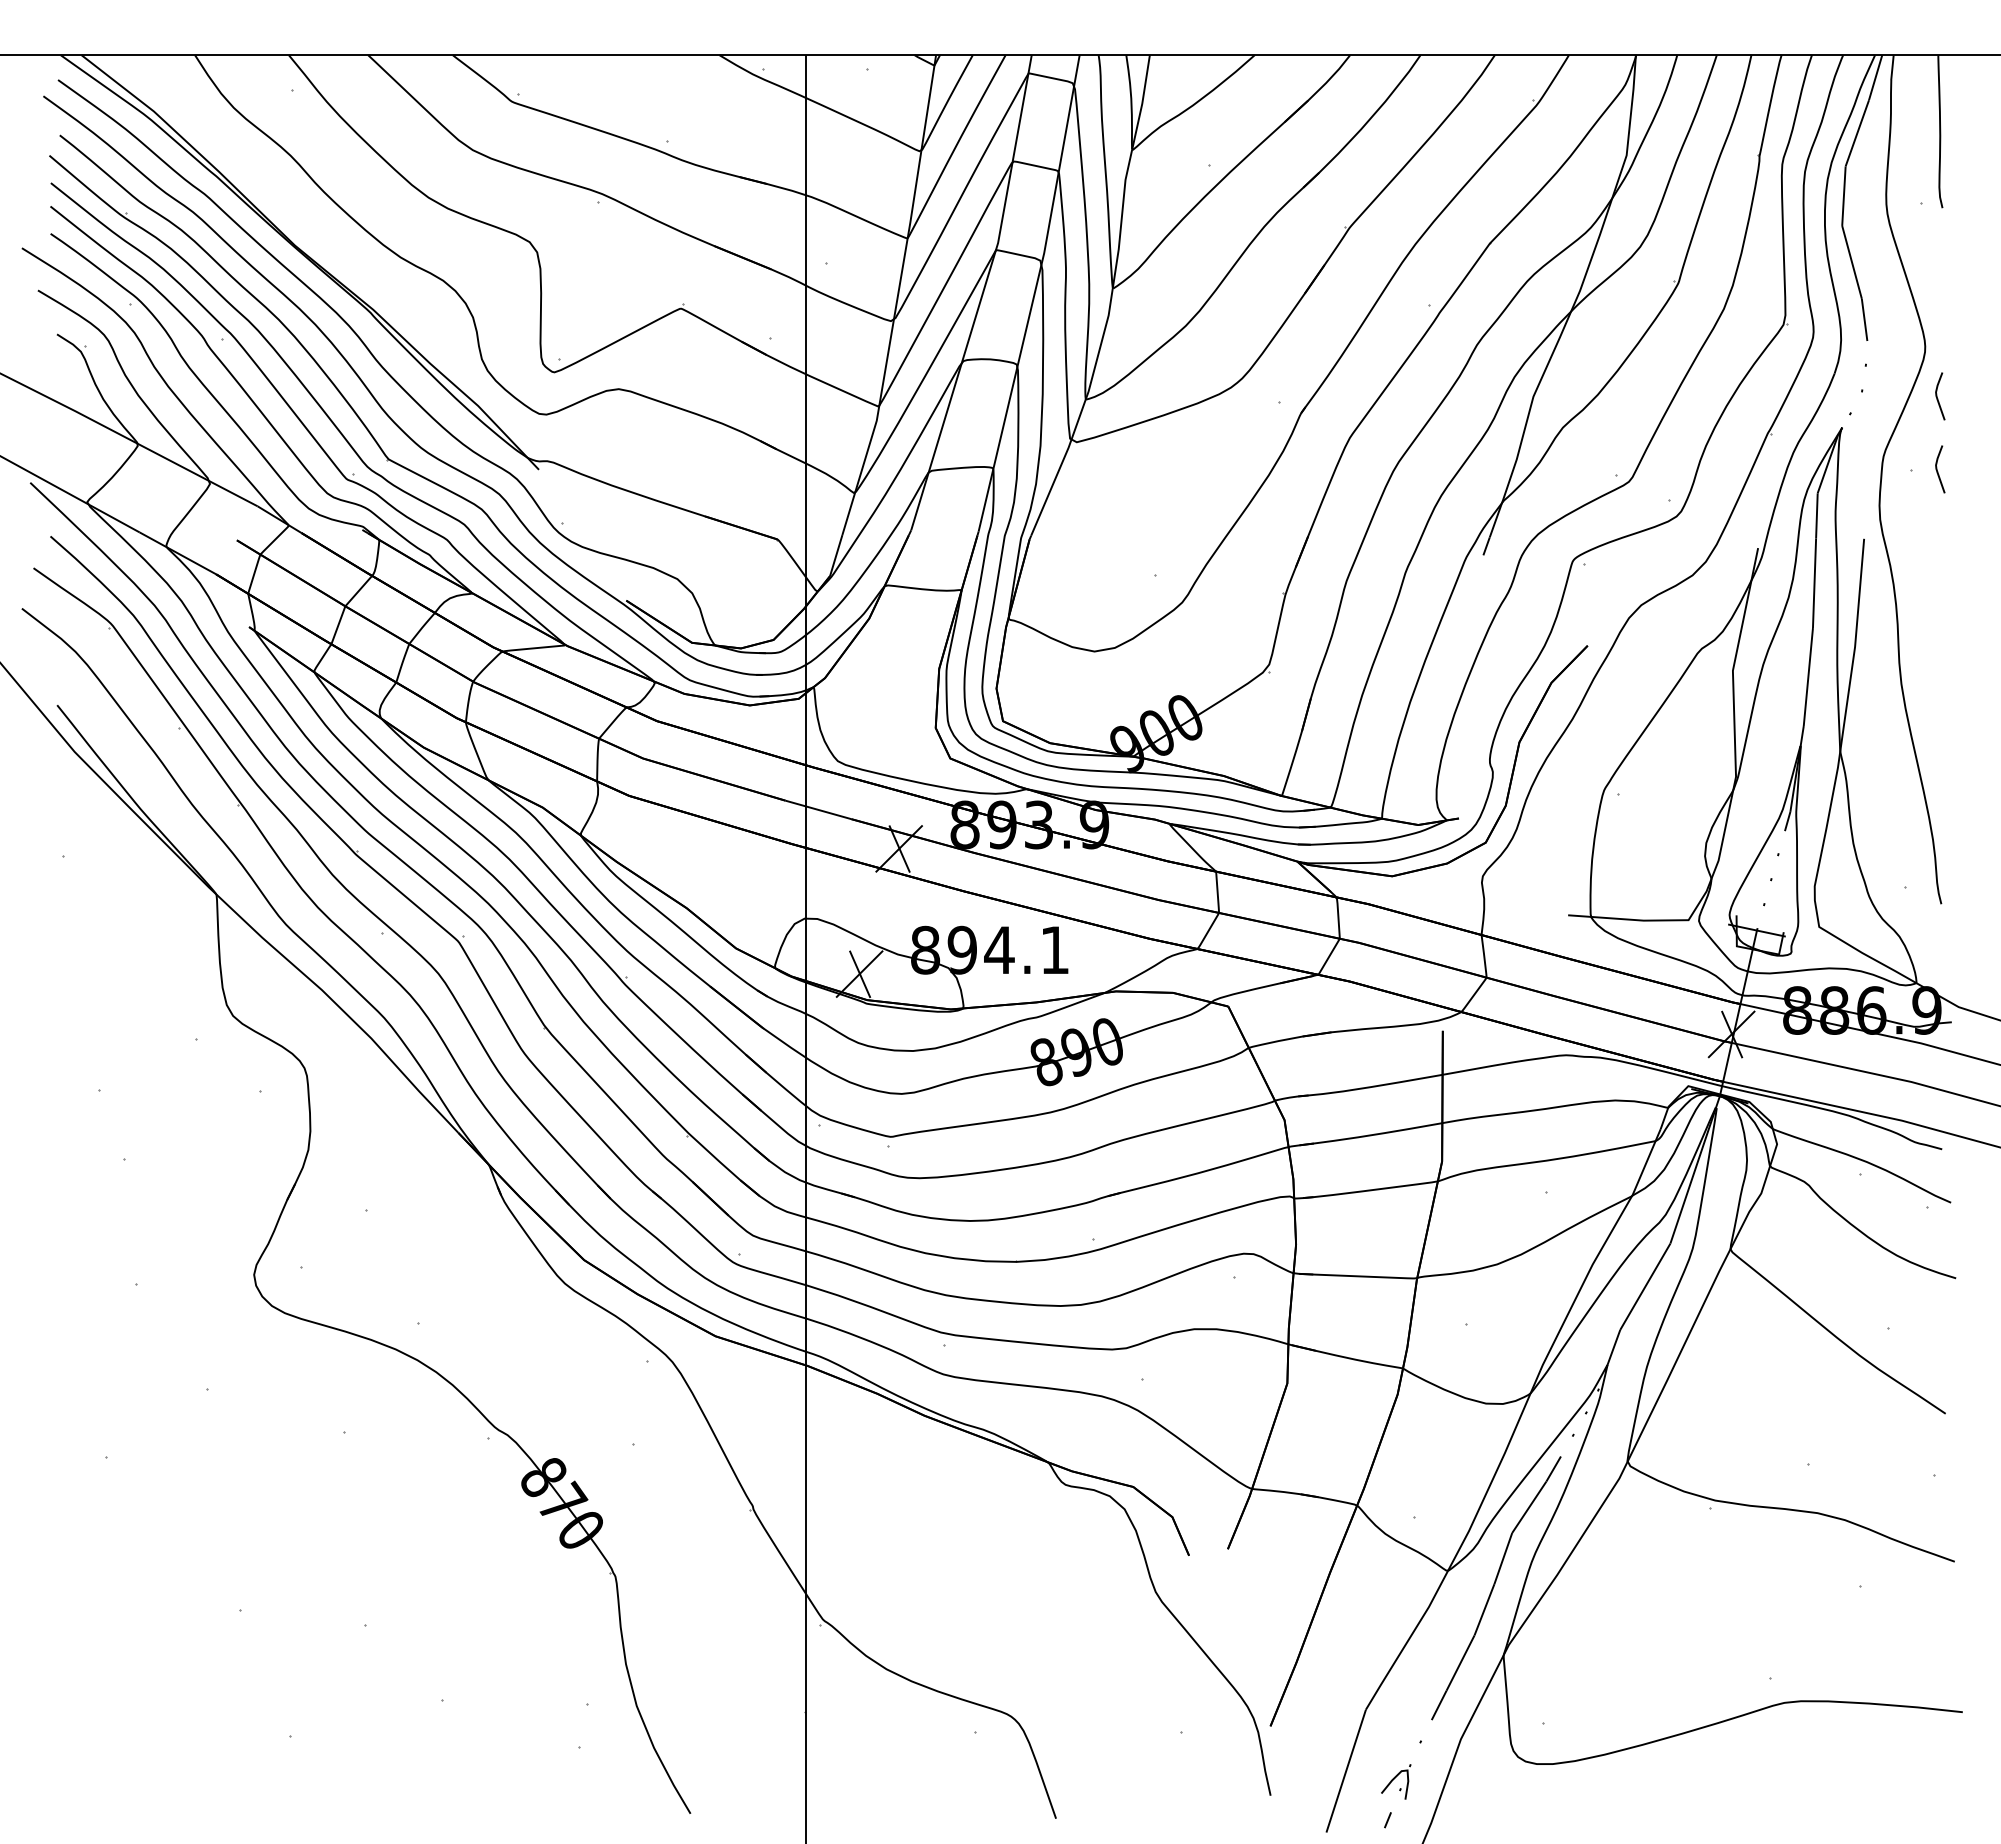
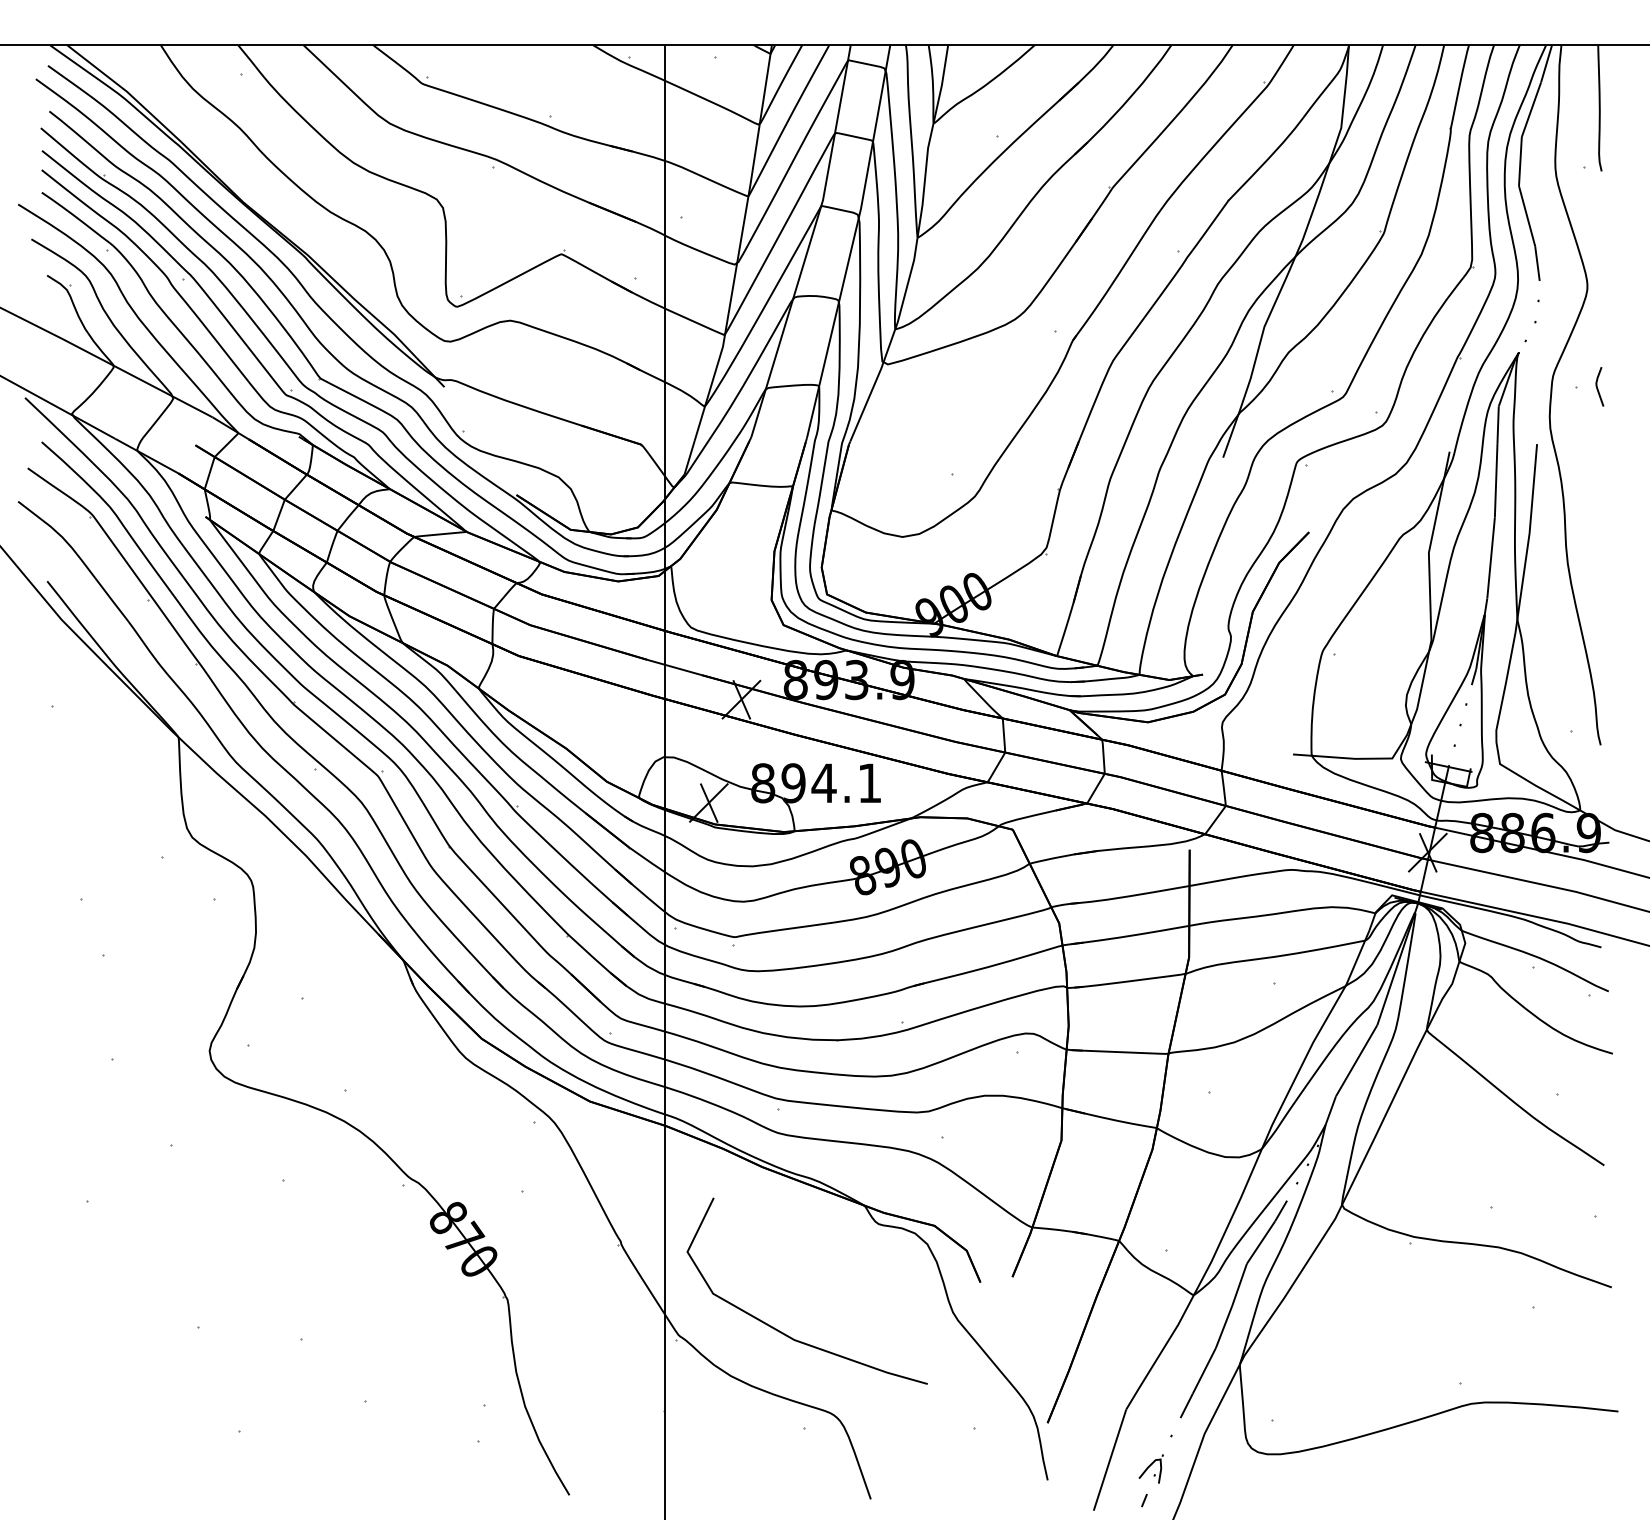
curve: (1938, 398) -> (1598, 328), removed
curve: (948, 1615) -> (782, 1331), added

